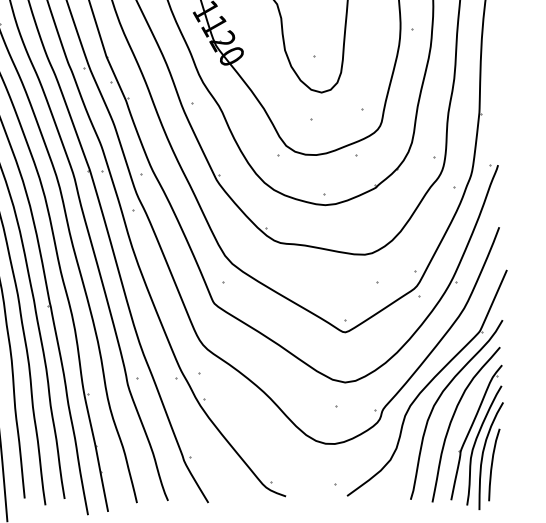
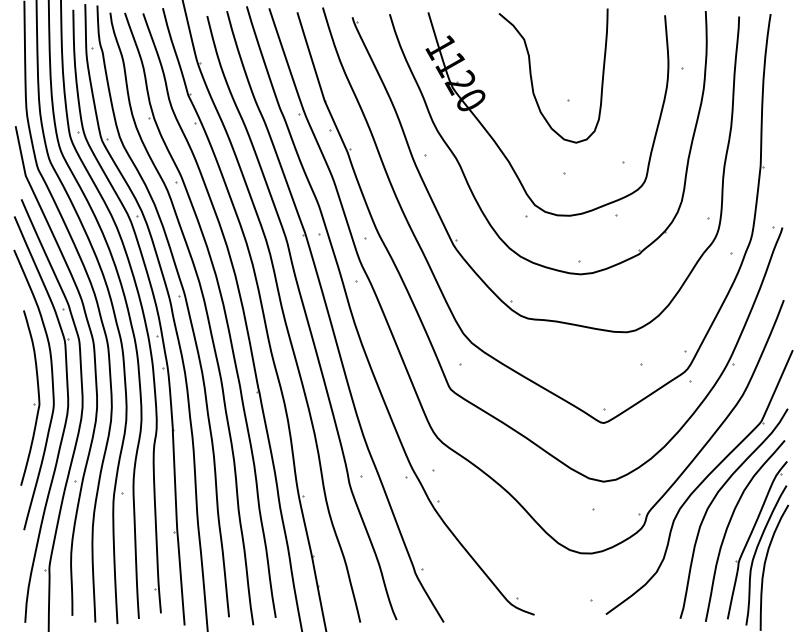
curve: (492, 464) -> (776, 577), removed

